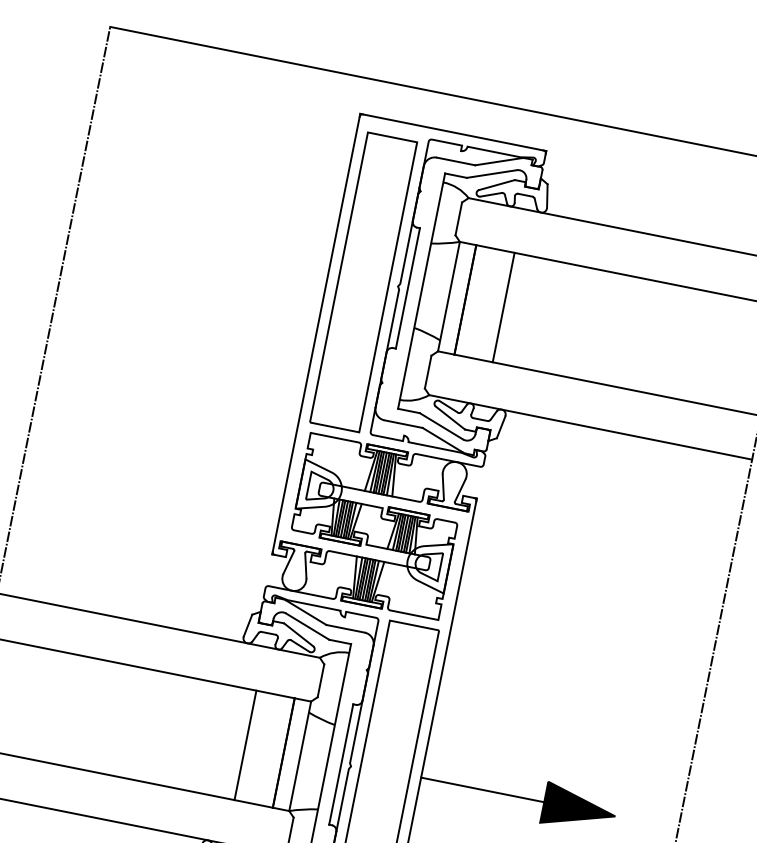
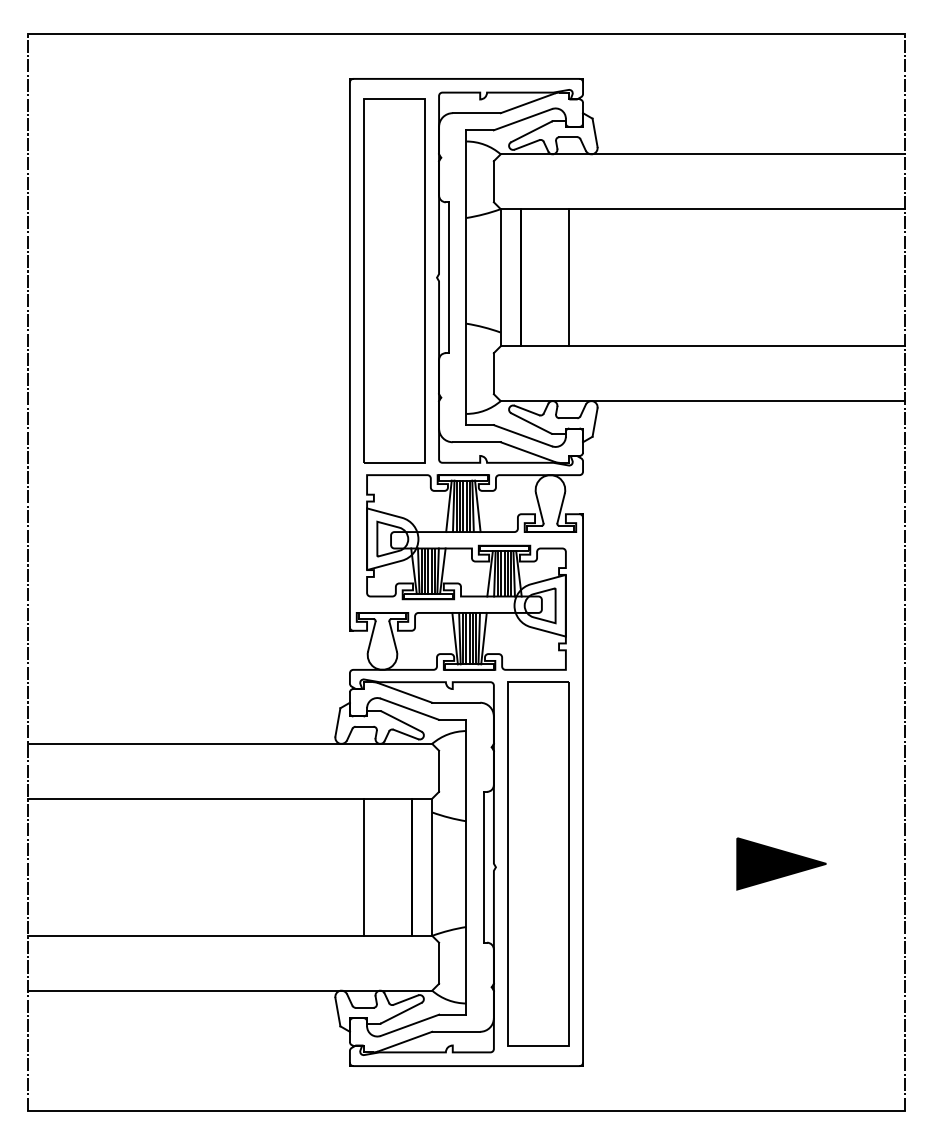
line: (483, 789) -> (660, 863), removed

